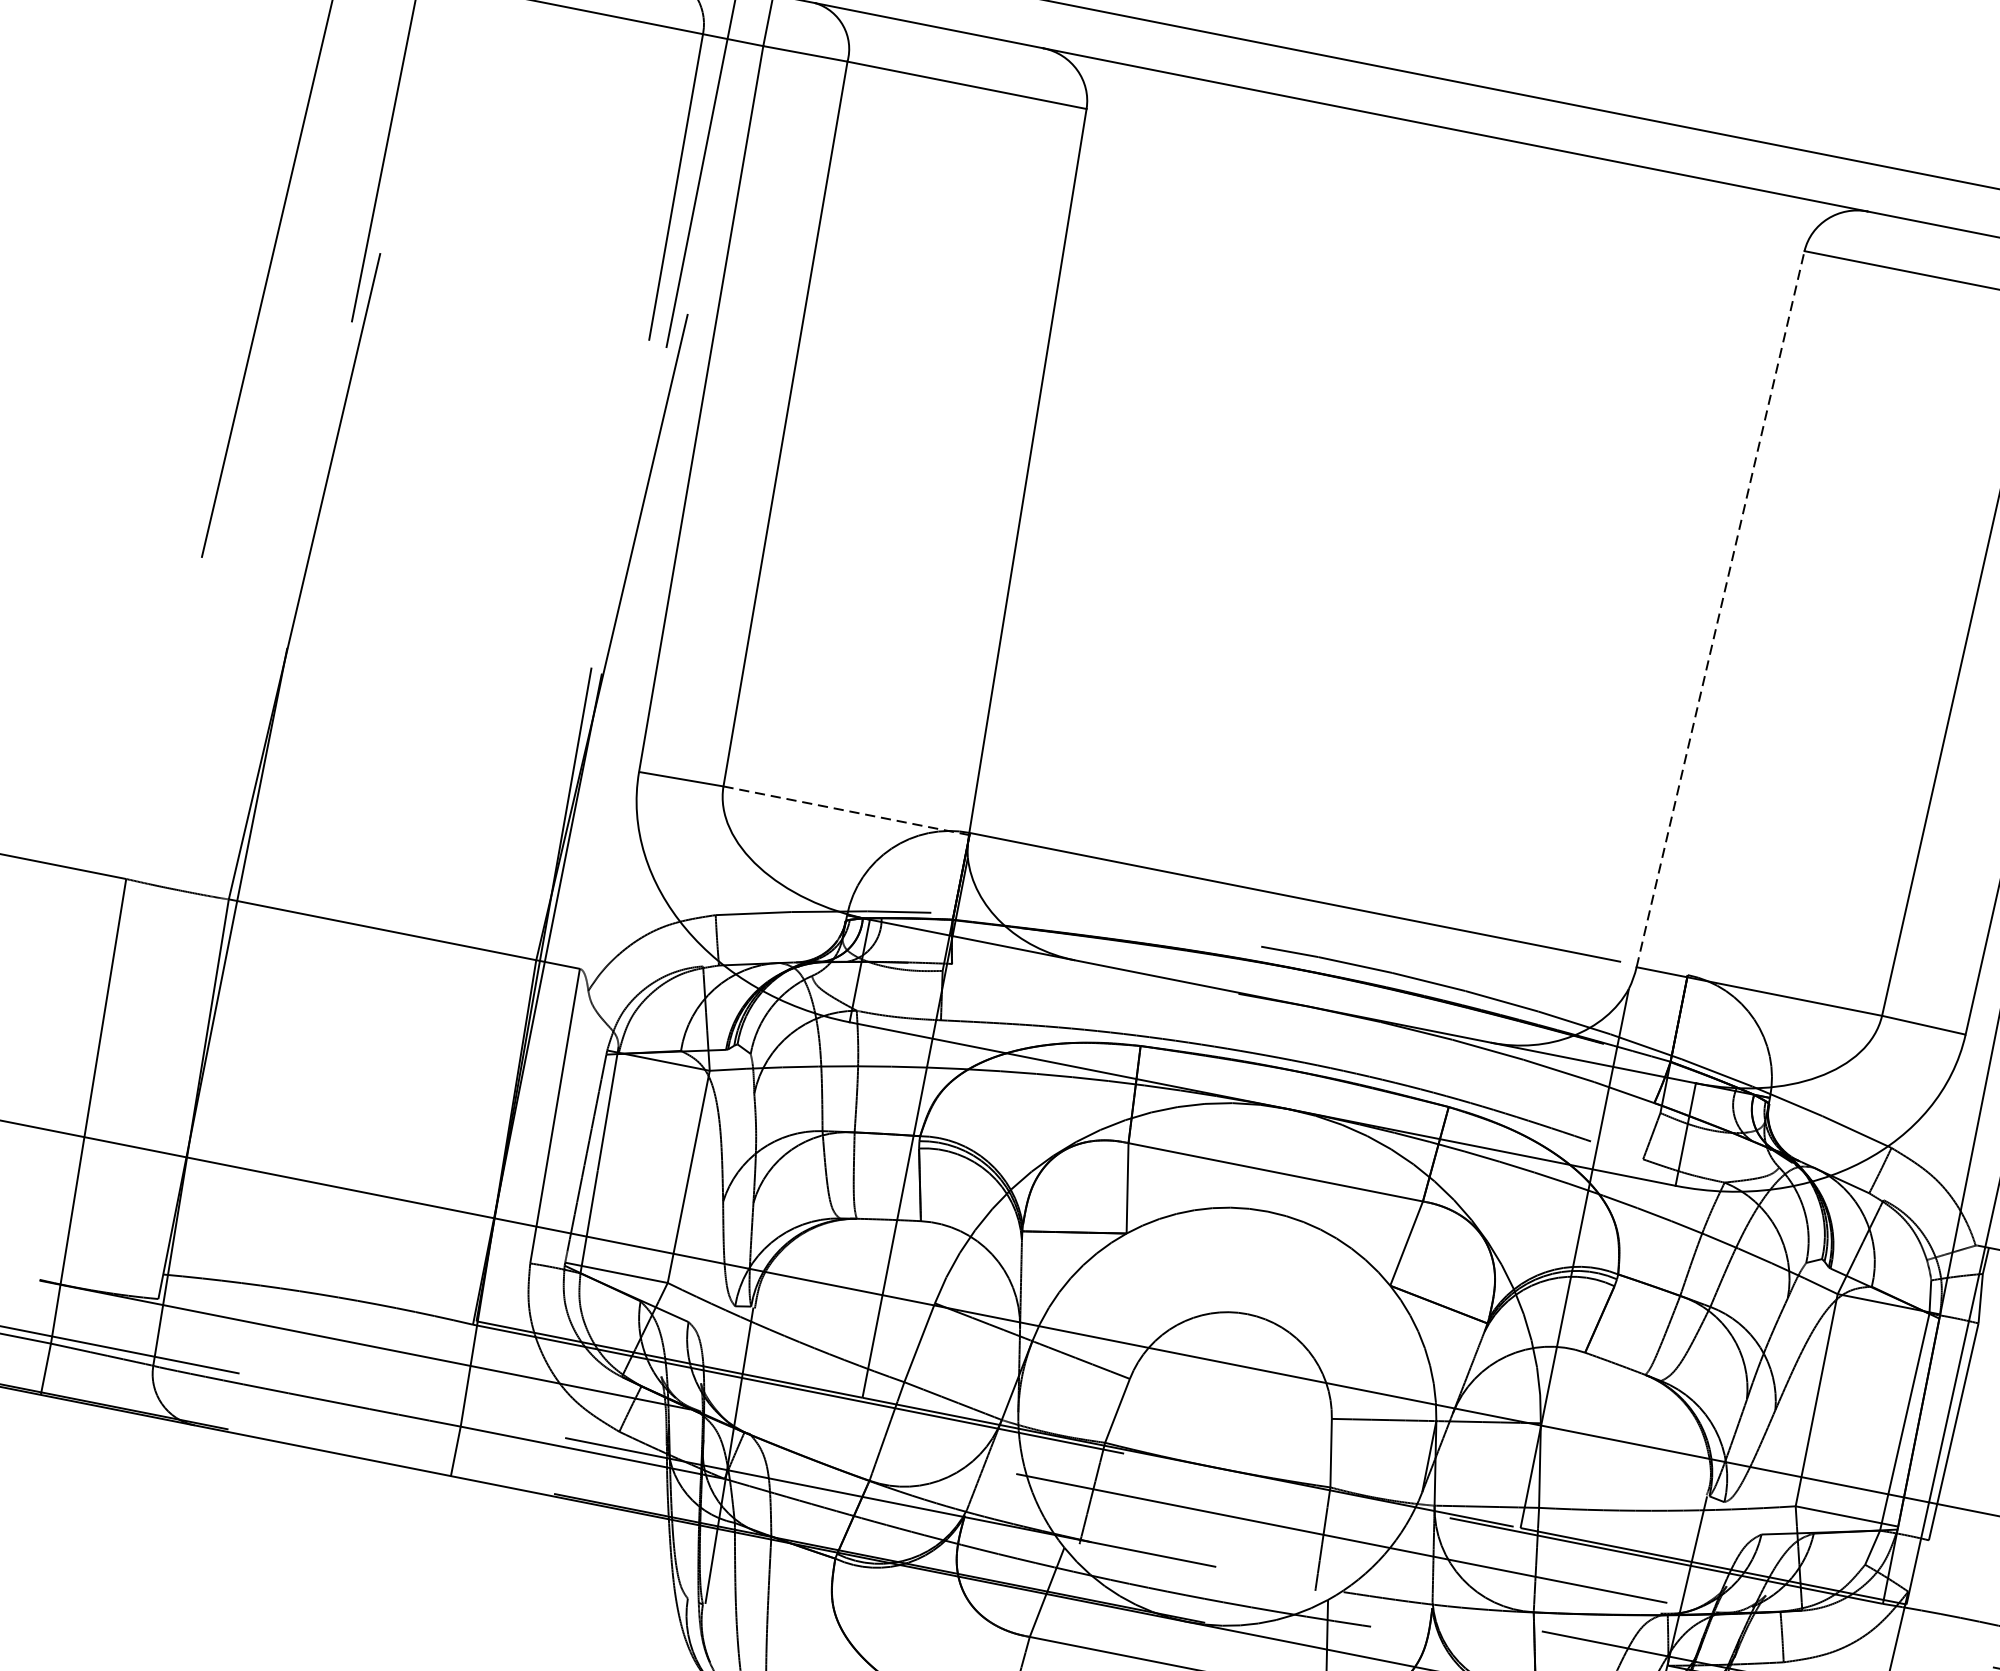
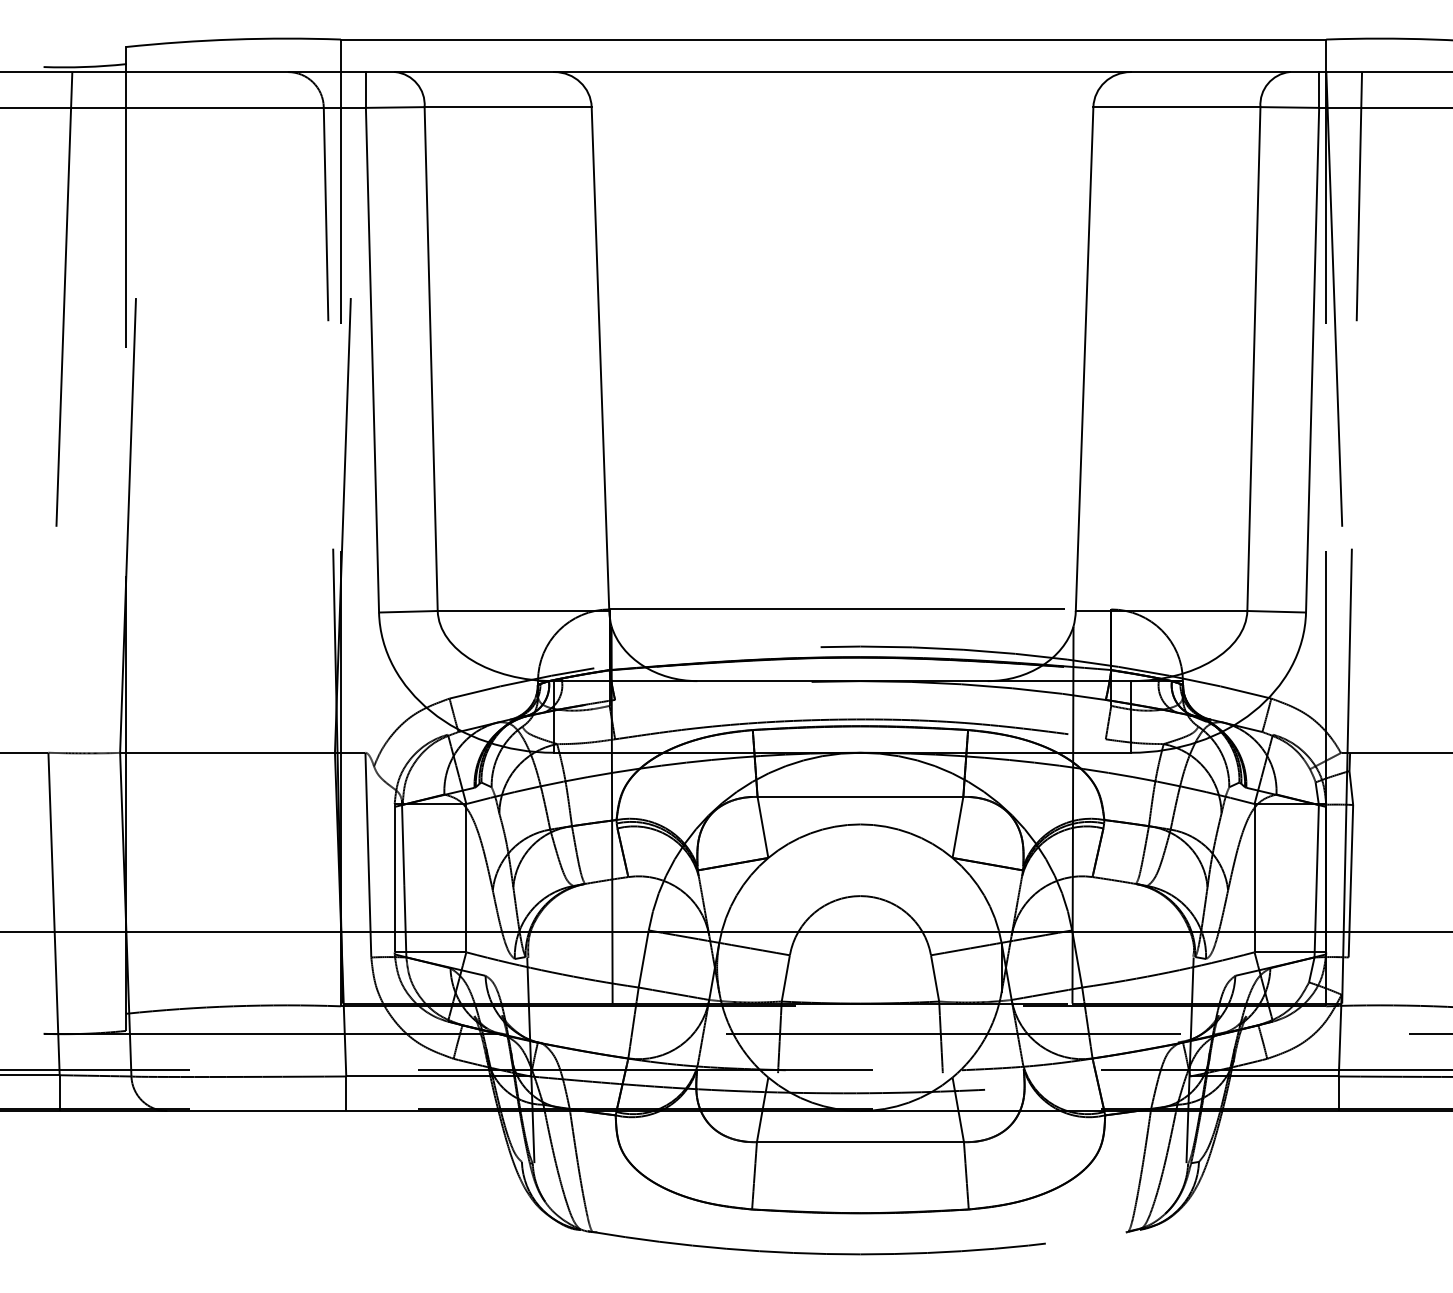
line: (1720, 608) -> (1084, 358), dashed -> solid
line: (846, 811) -> (523, 611), dashed -> solid

